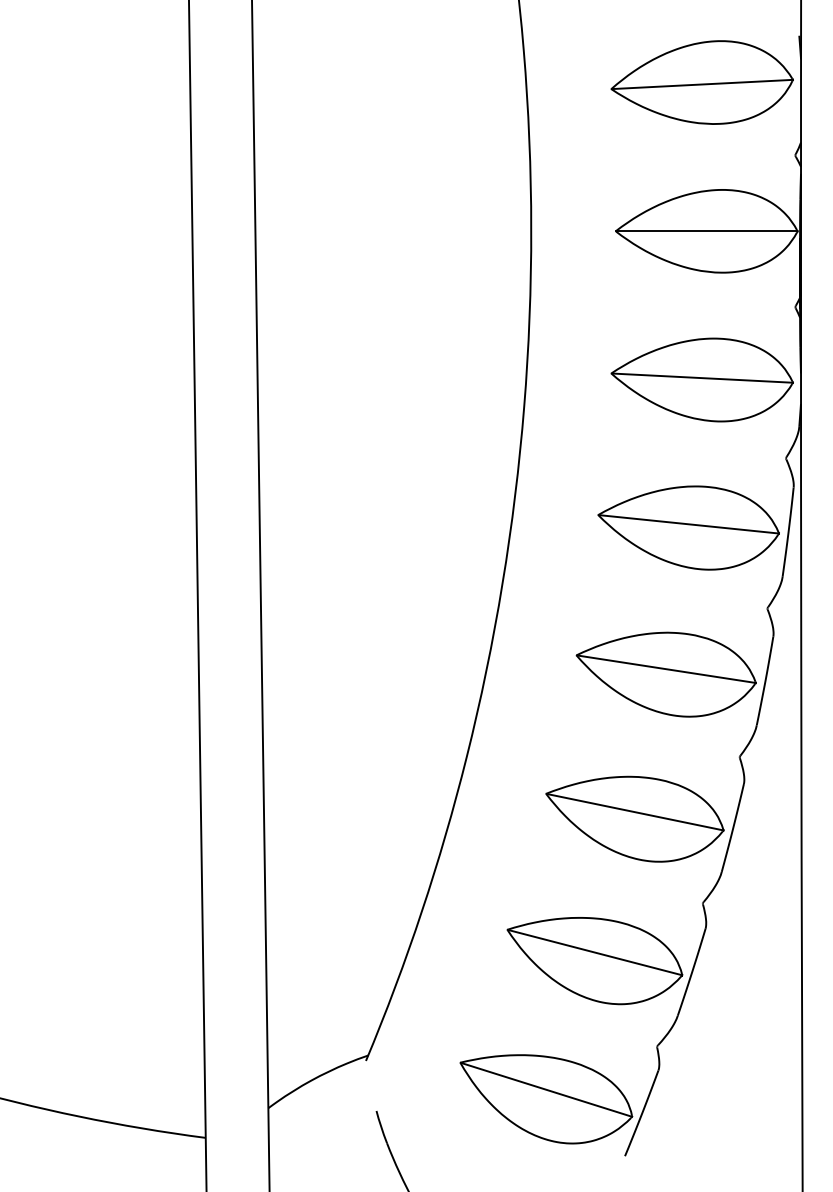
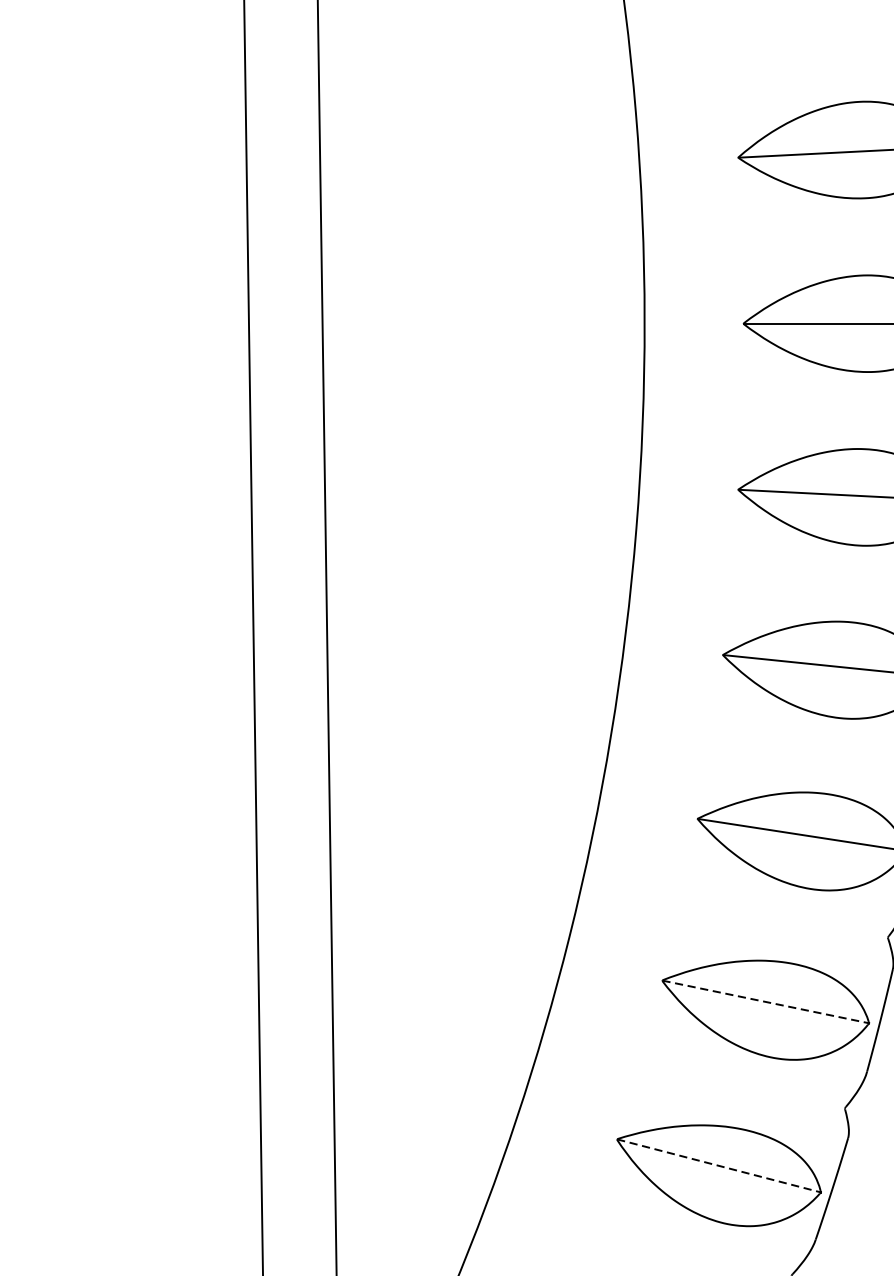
line: (635, 812) -> (766, 1002), solid -> dashed
line: (595, 952) -> (719, 1165), solid -> dashed

